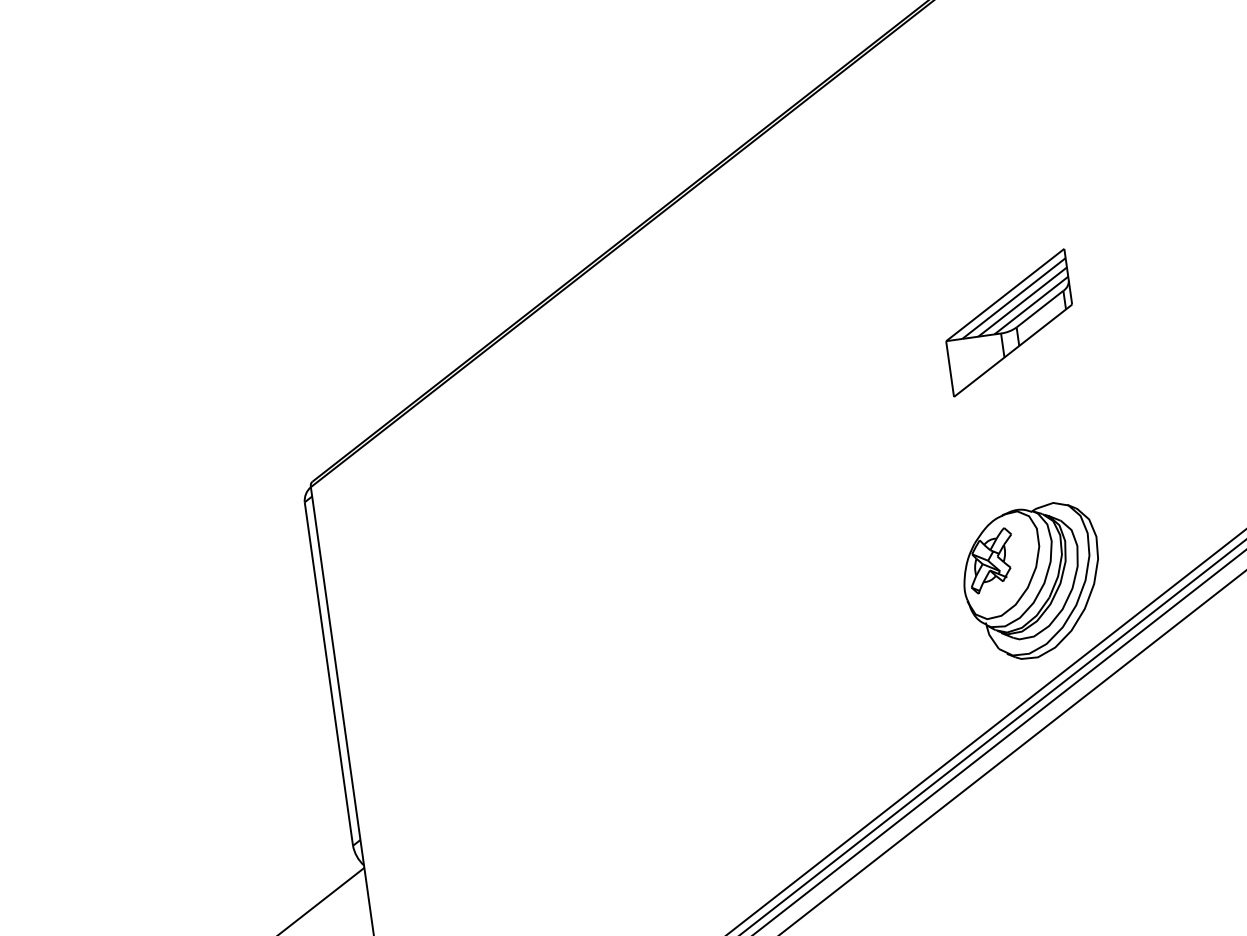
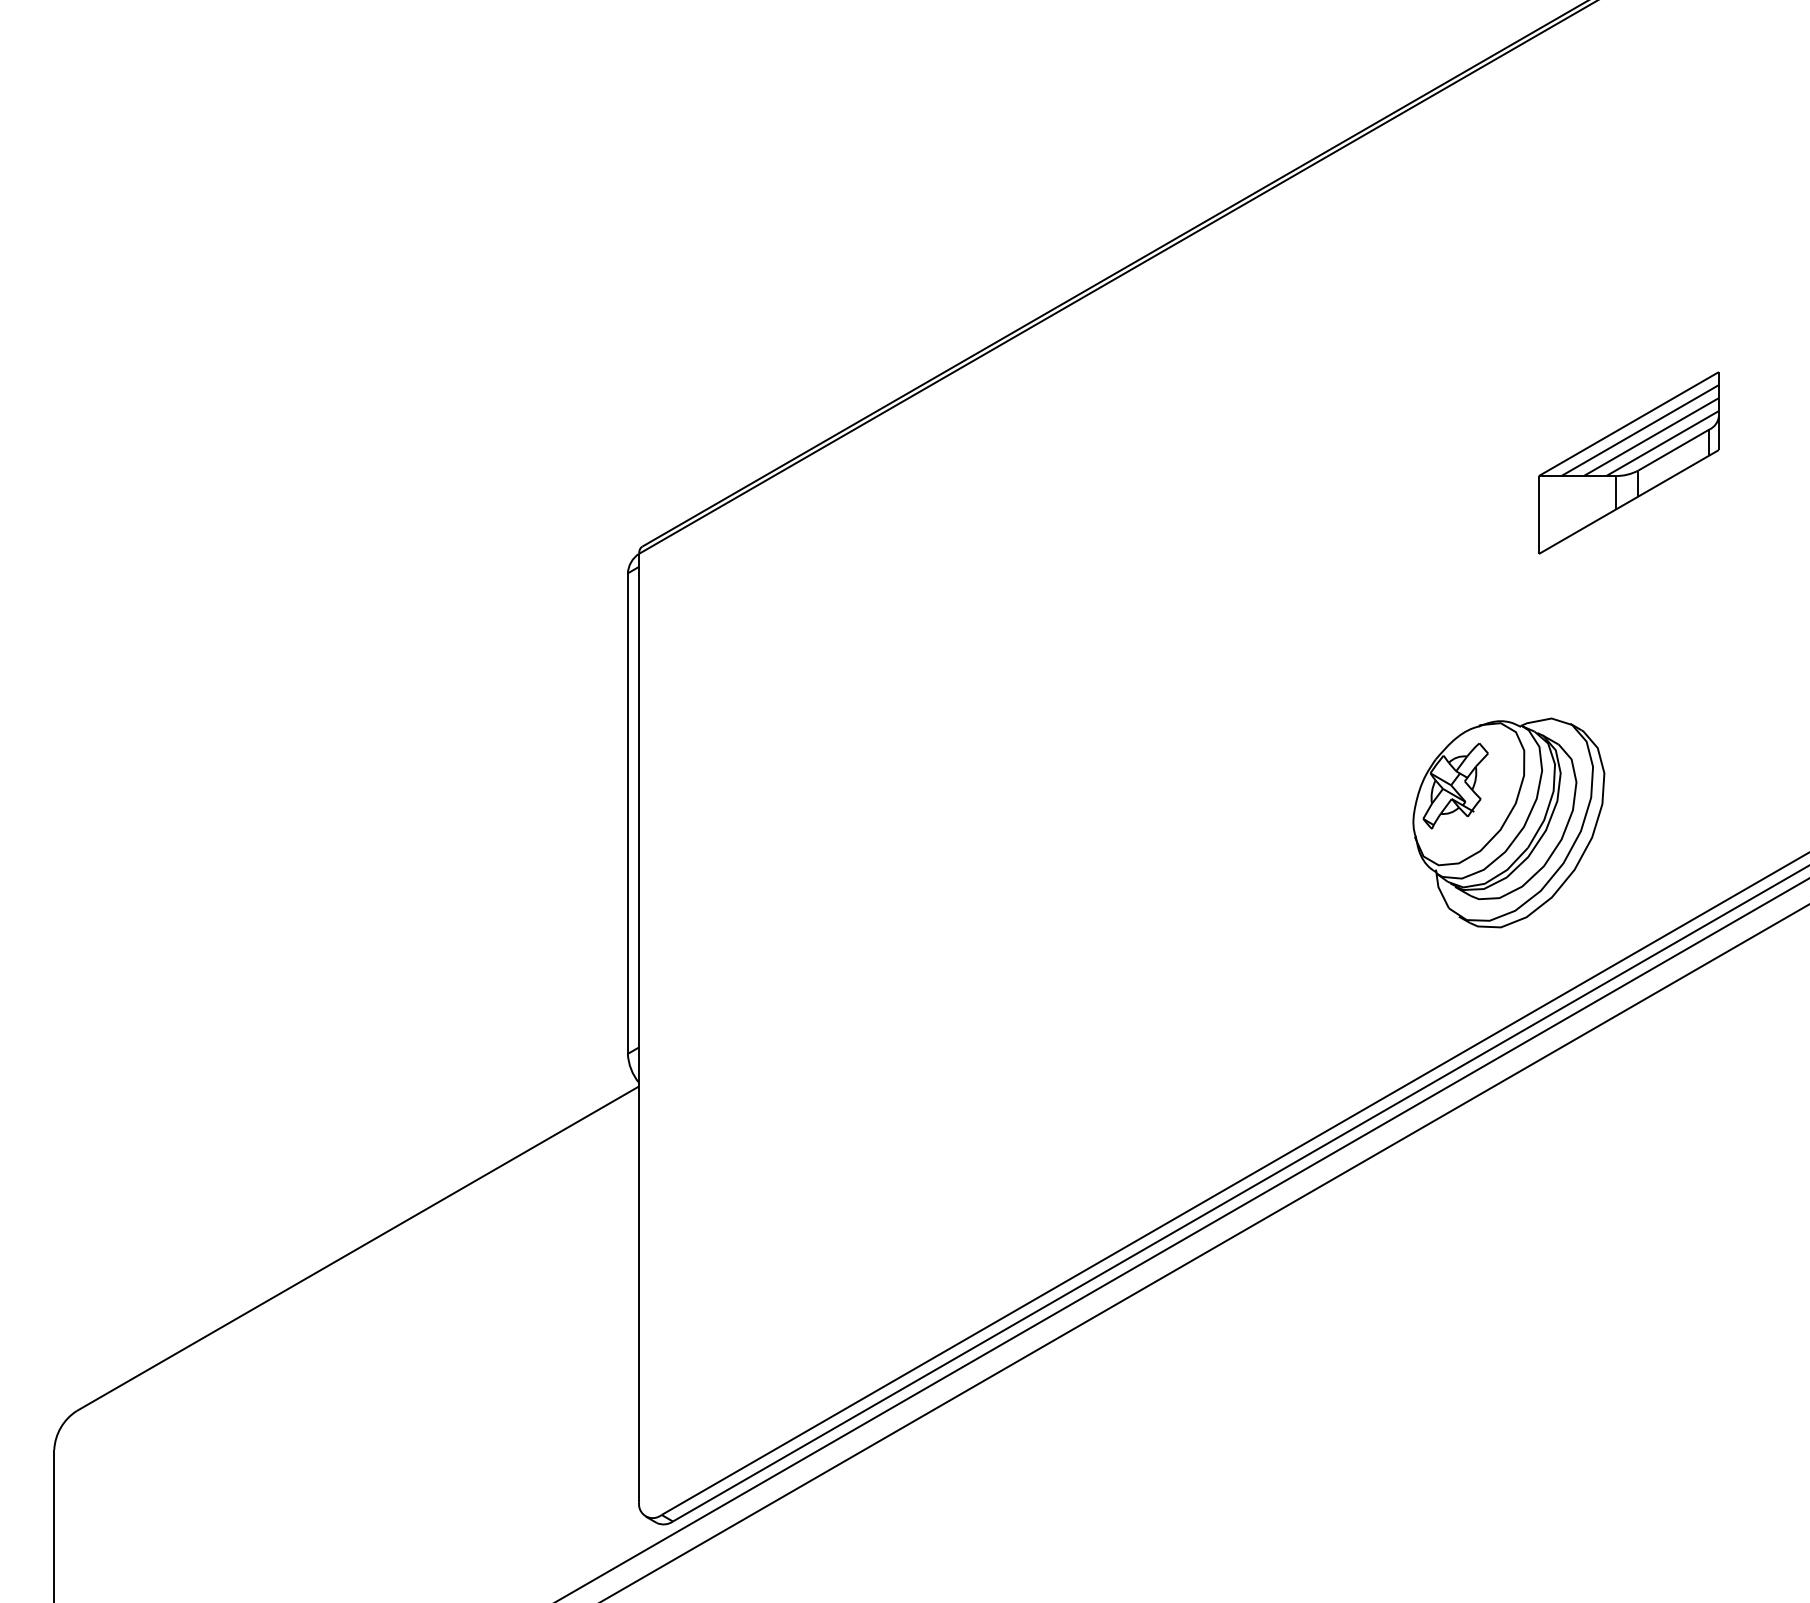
part: (1032, 581) -> (1508, 822), moved

